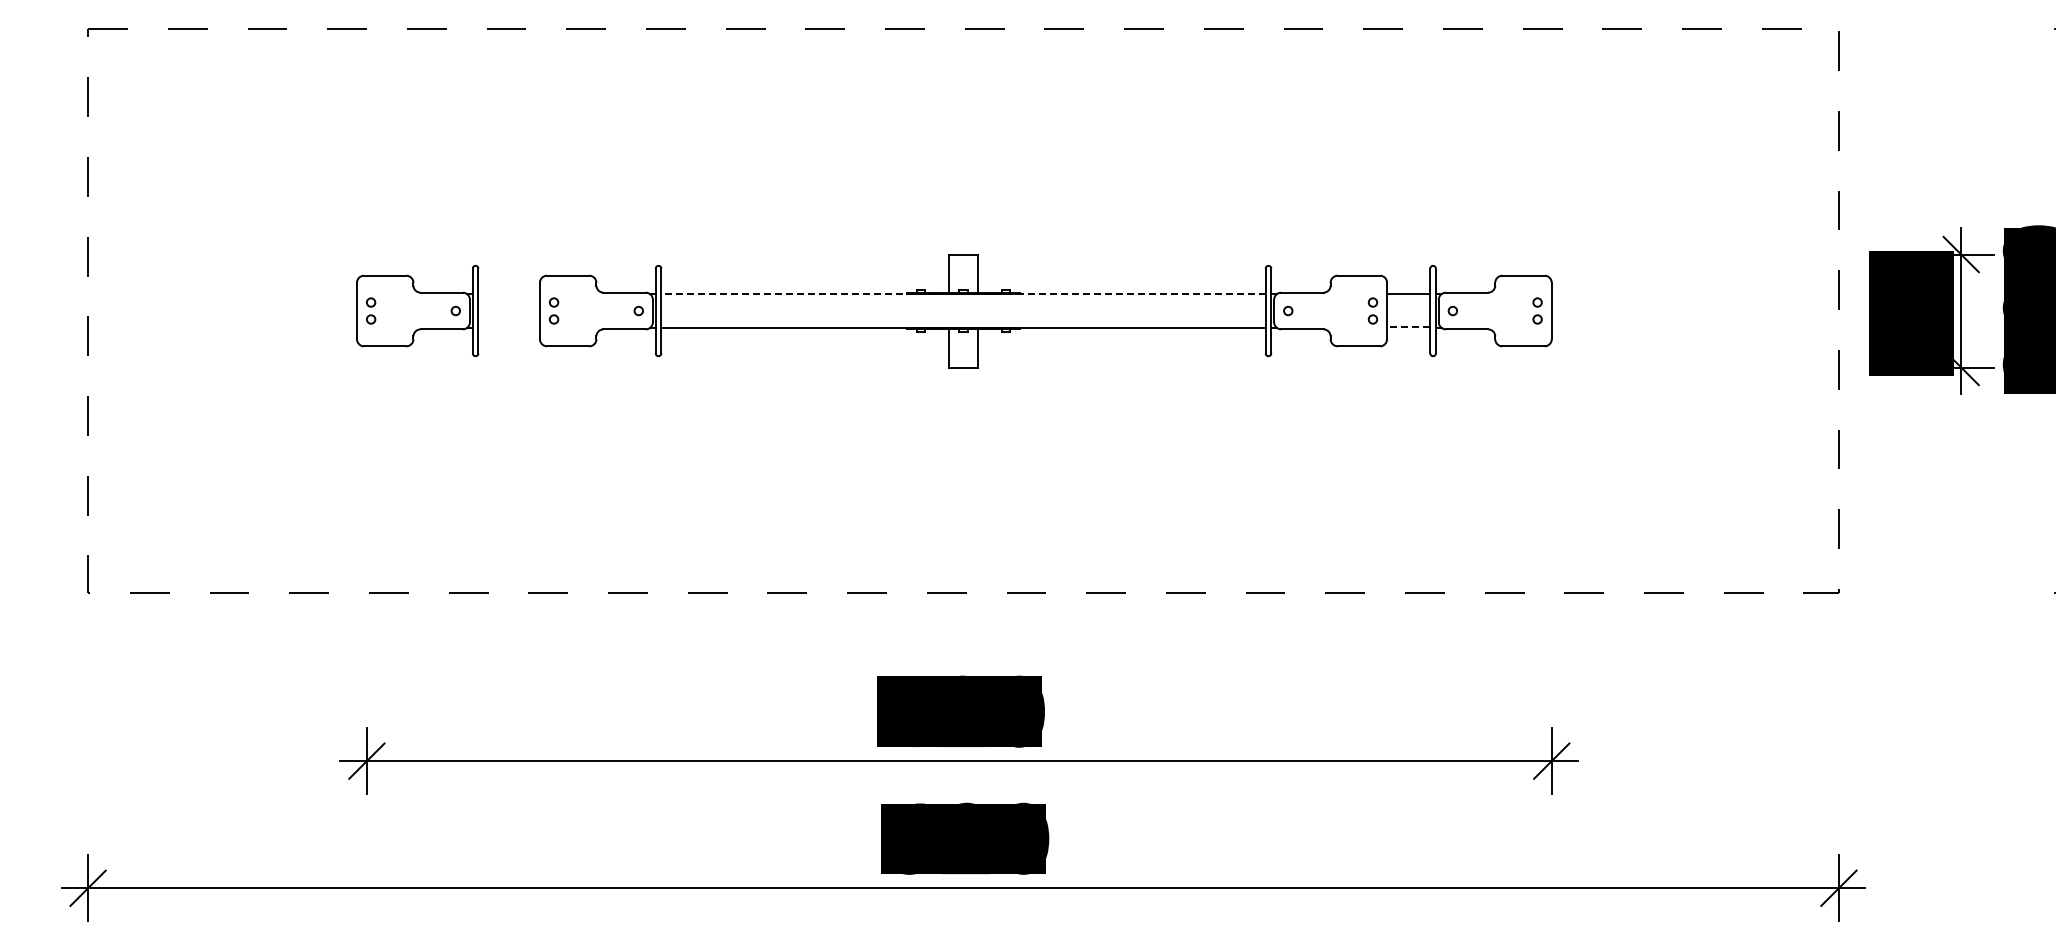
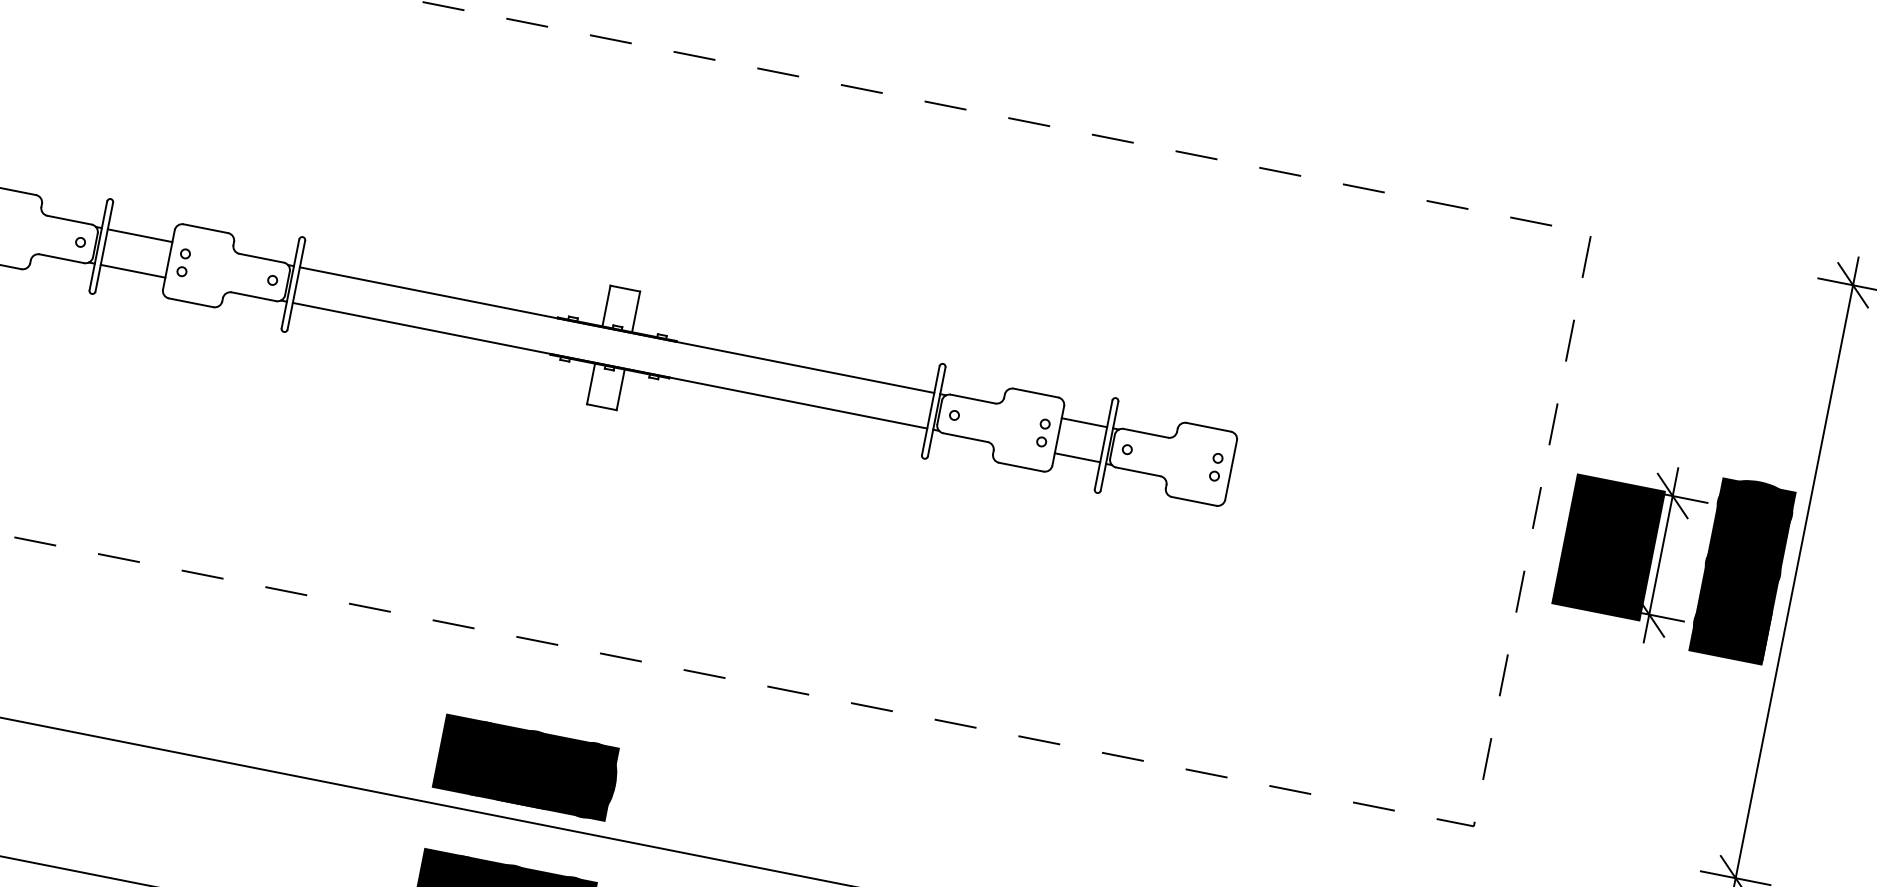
line: (508, 294) -> (139, 236), added
line: (963, 294) -> (616, 330), dashed -> solid
line: (508, 327) -> (132, 270), added
line: (1408, 327) -> (1077, 457), dashed -> solid

